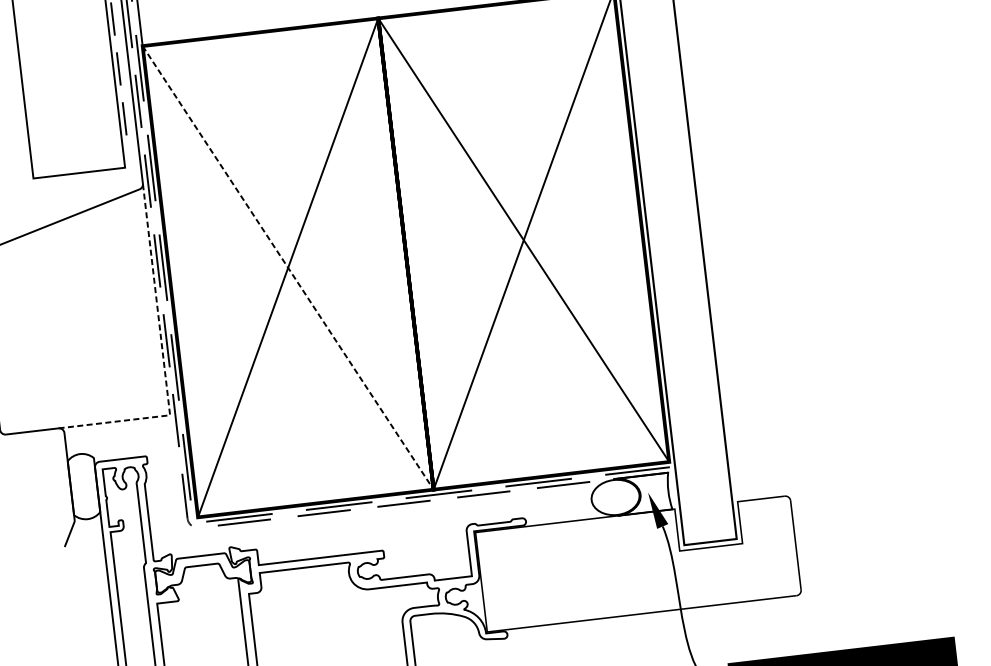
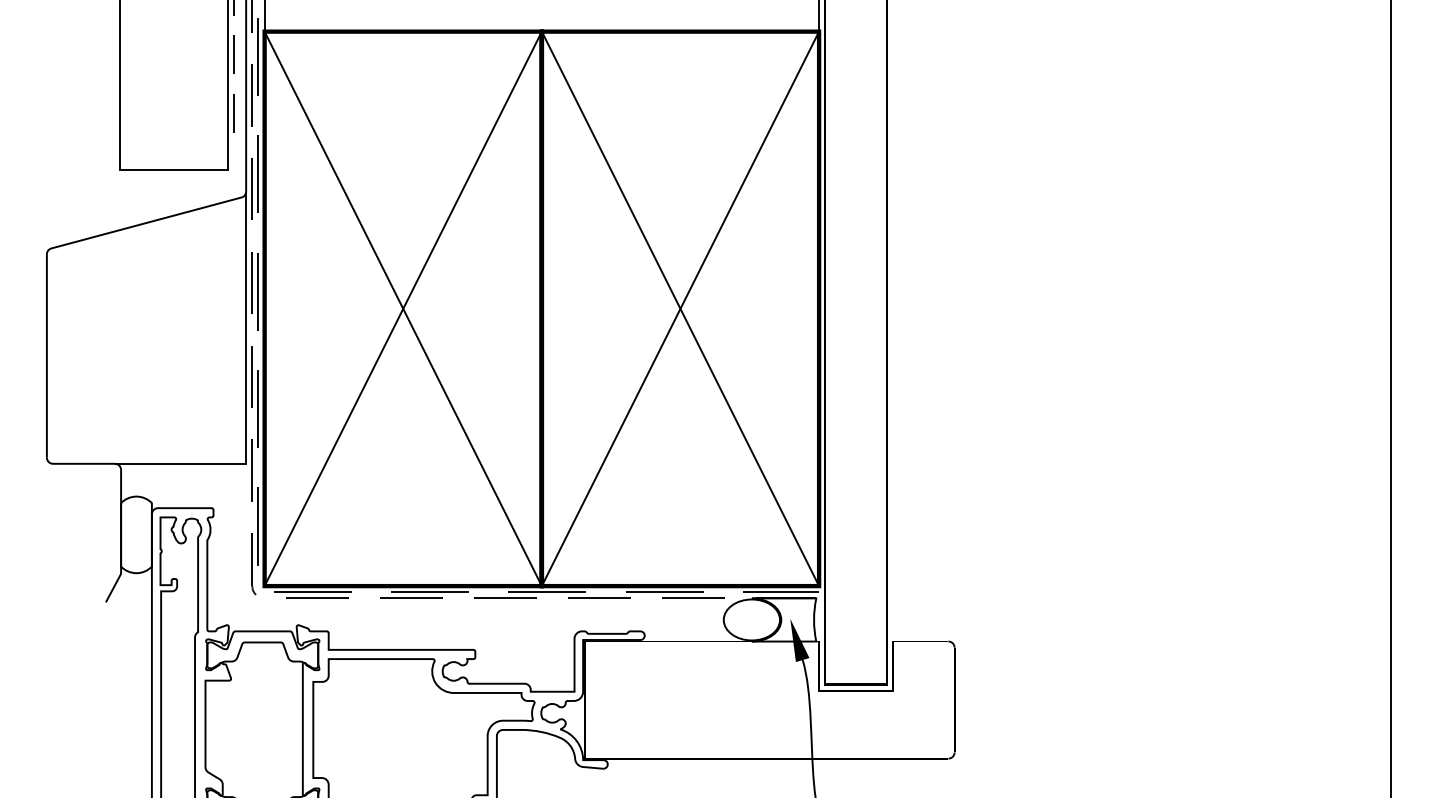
line: (288, 267) -> (403, 308), dashed -> solid
line: (163, 356) -> (246, 394), dashed -> solid

